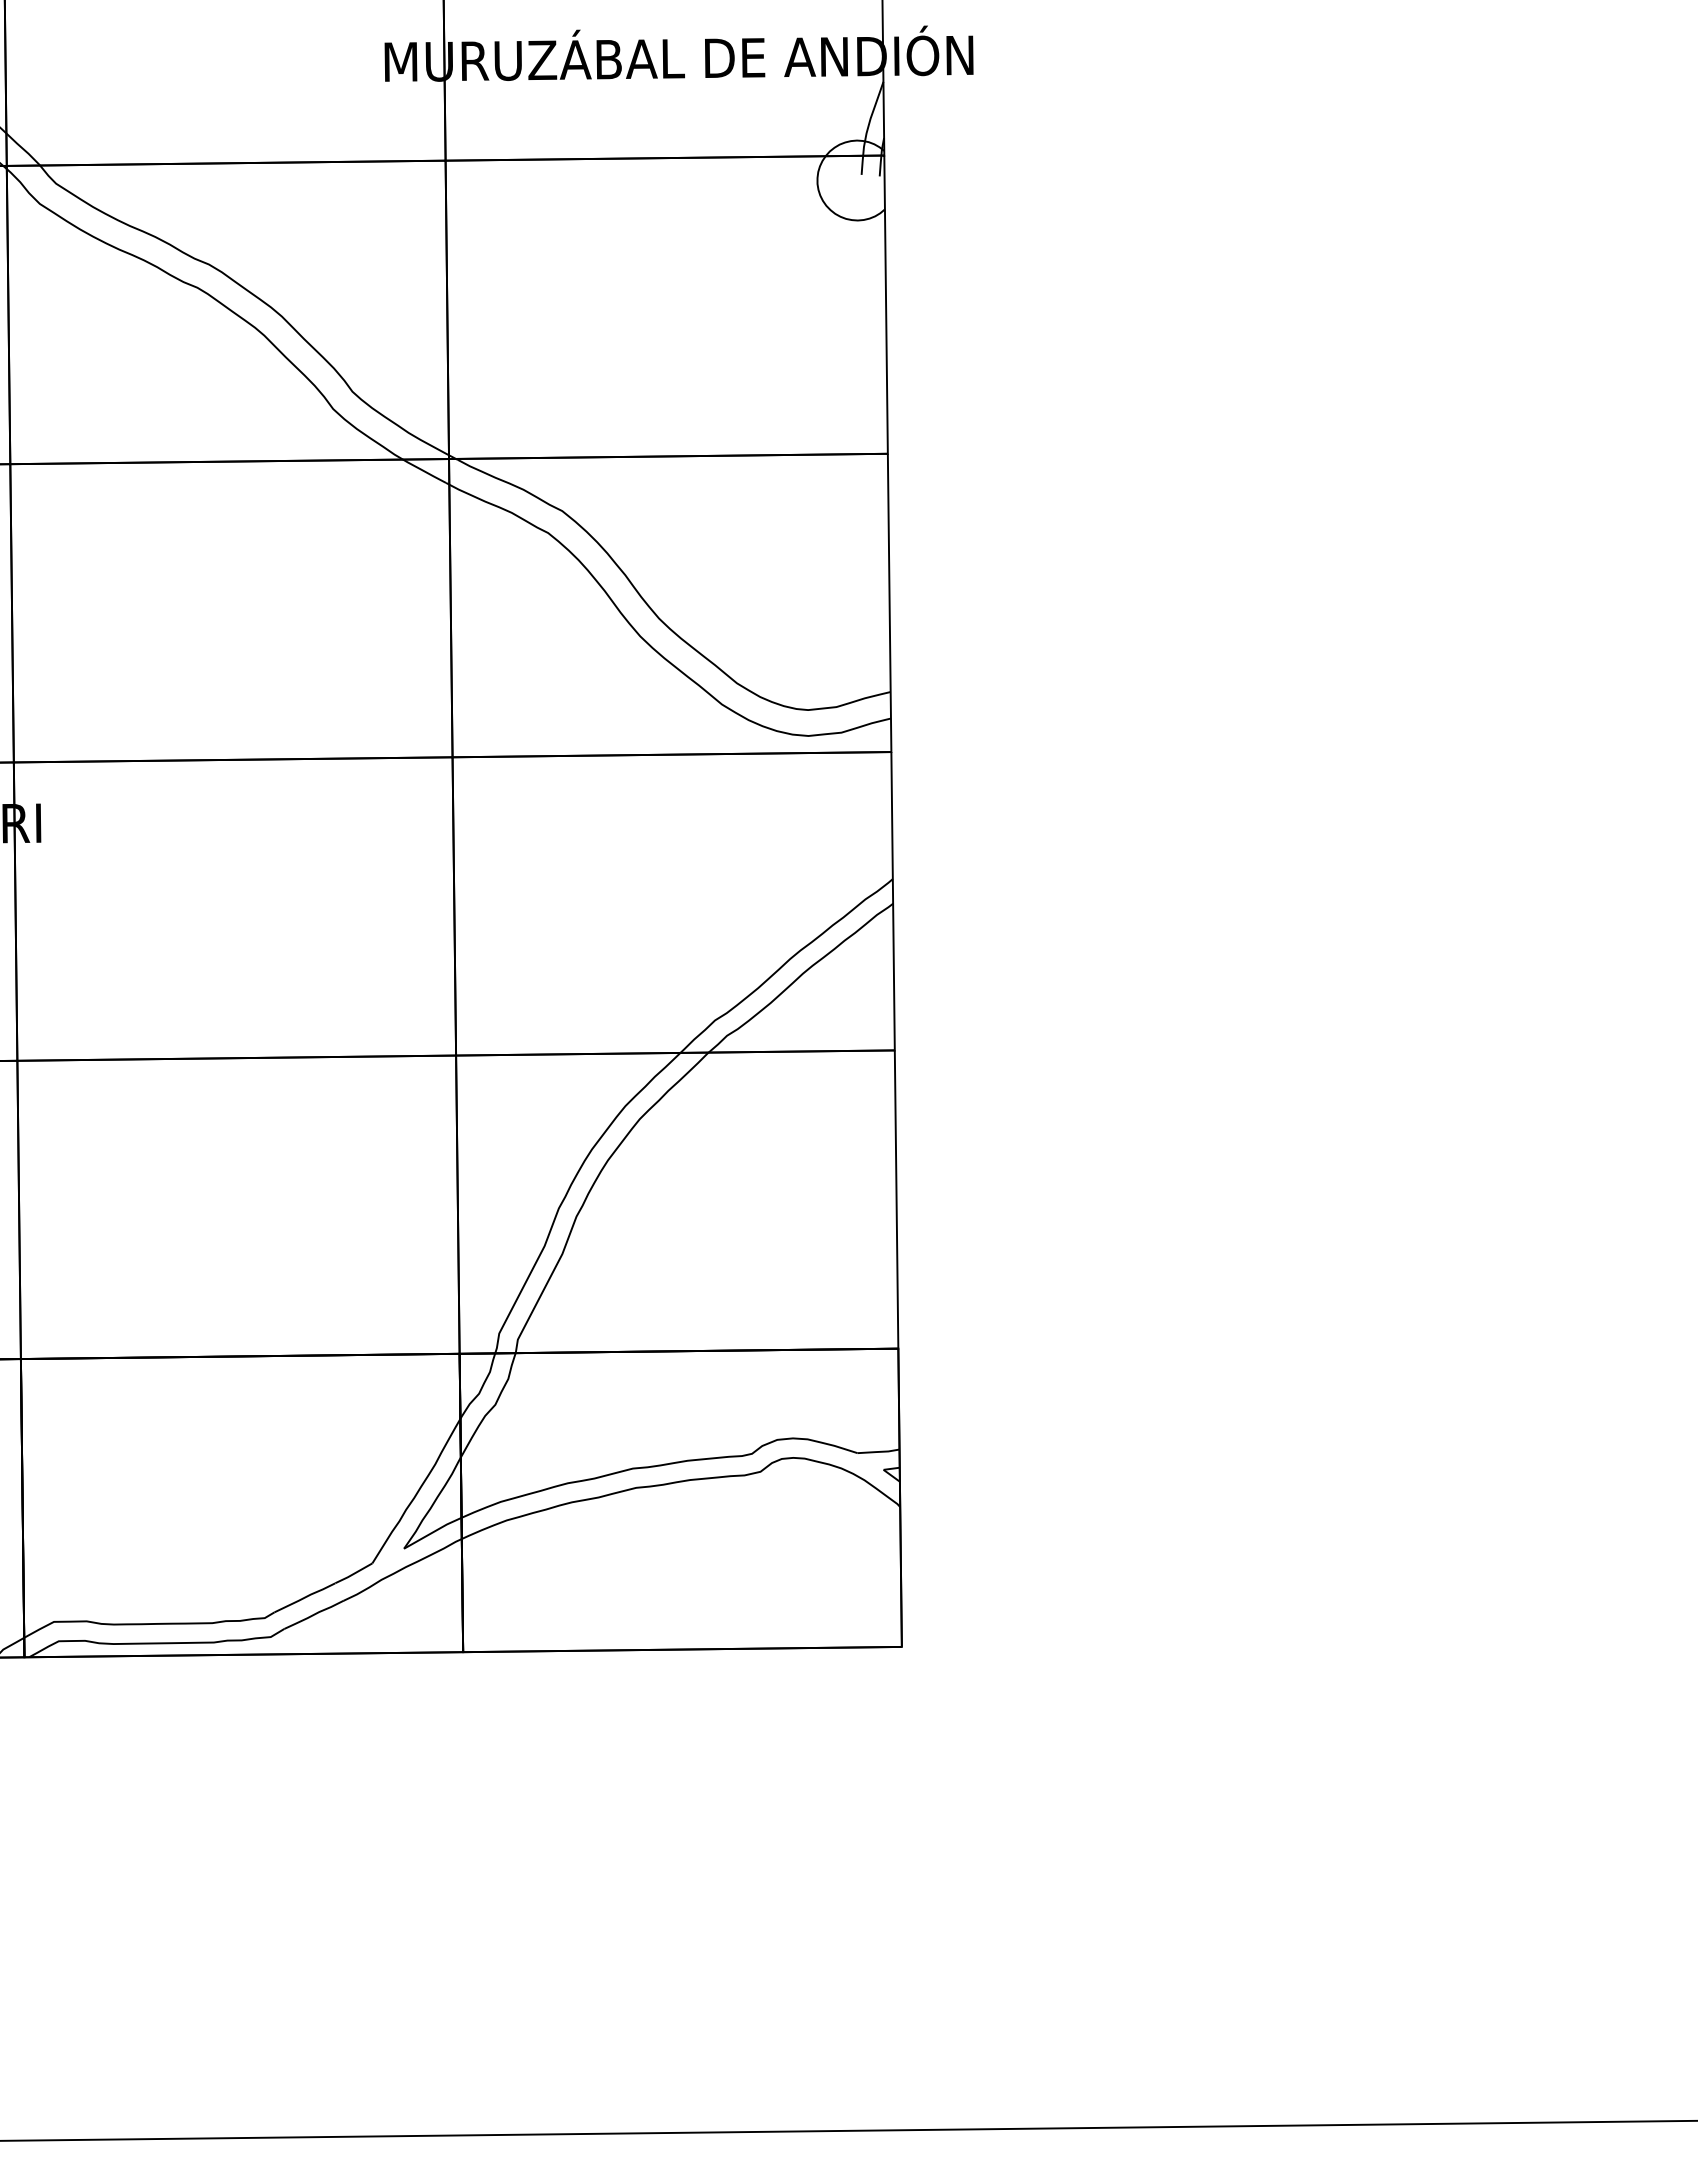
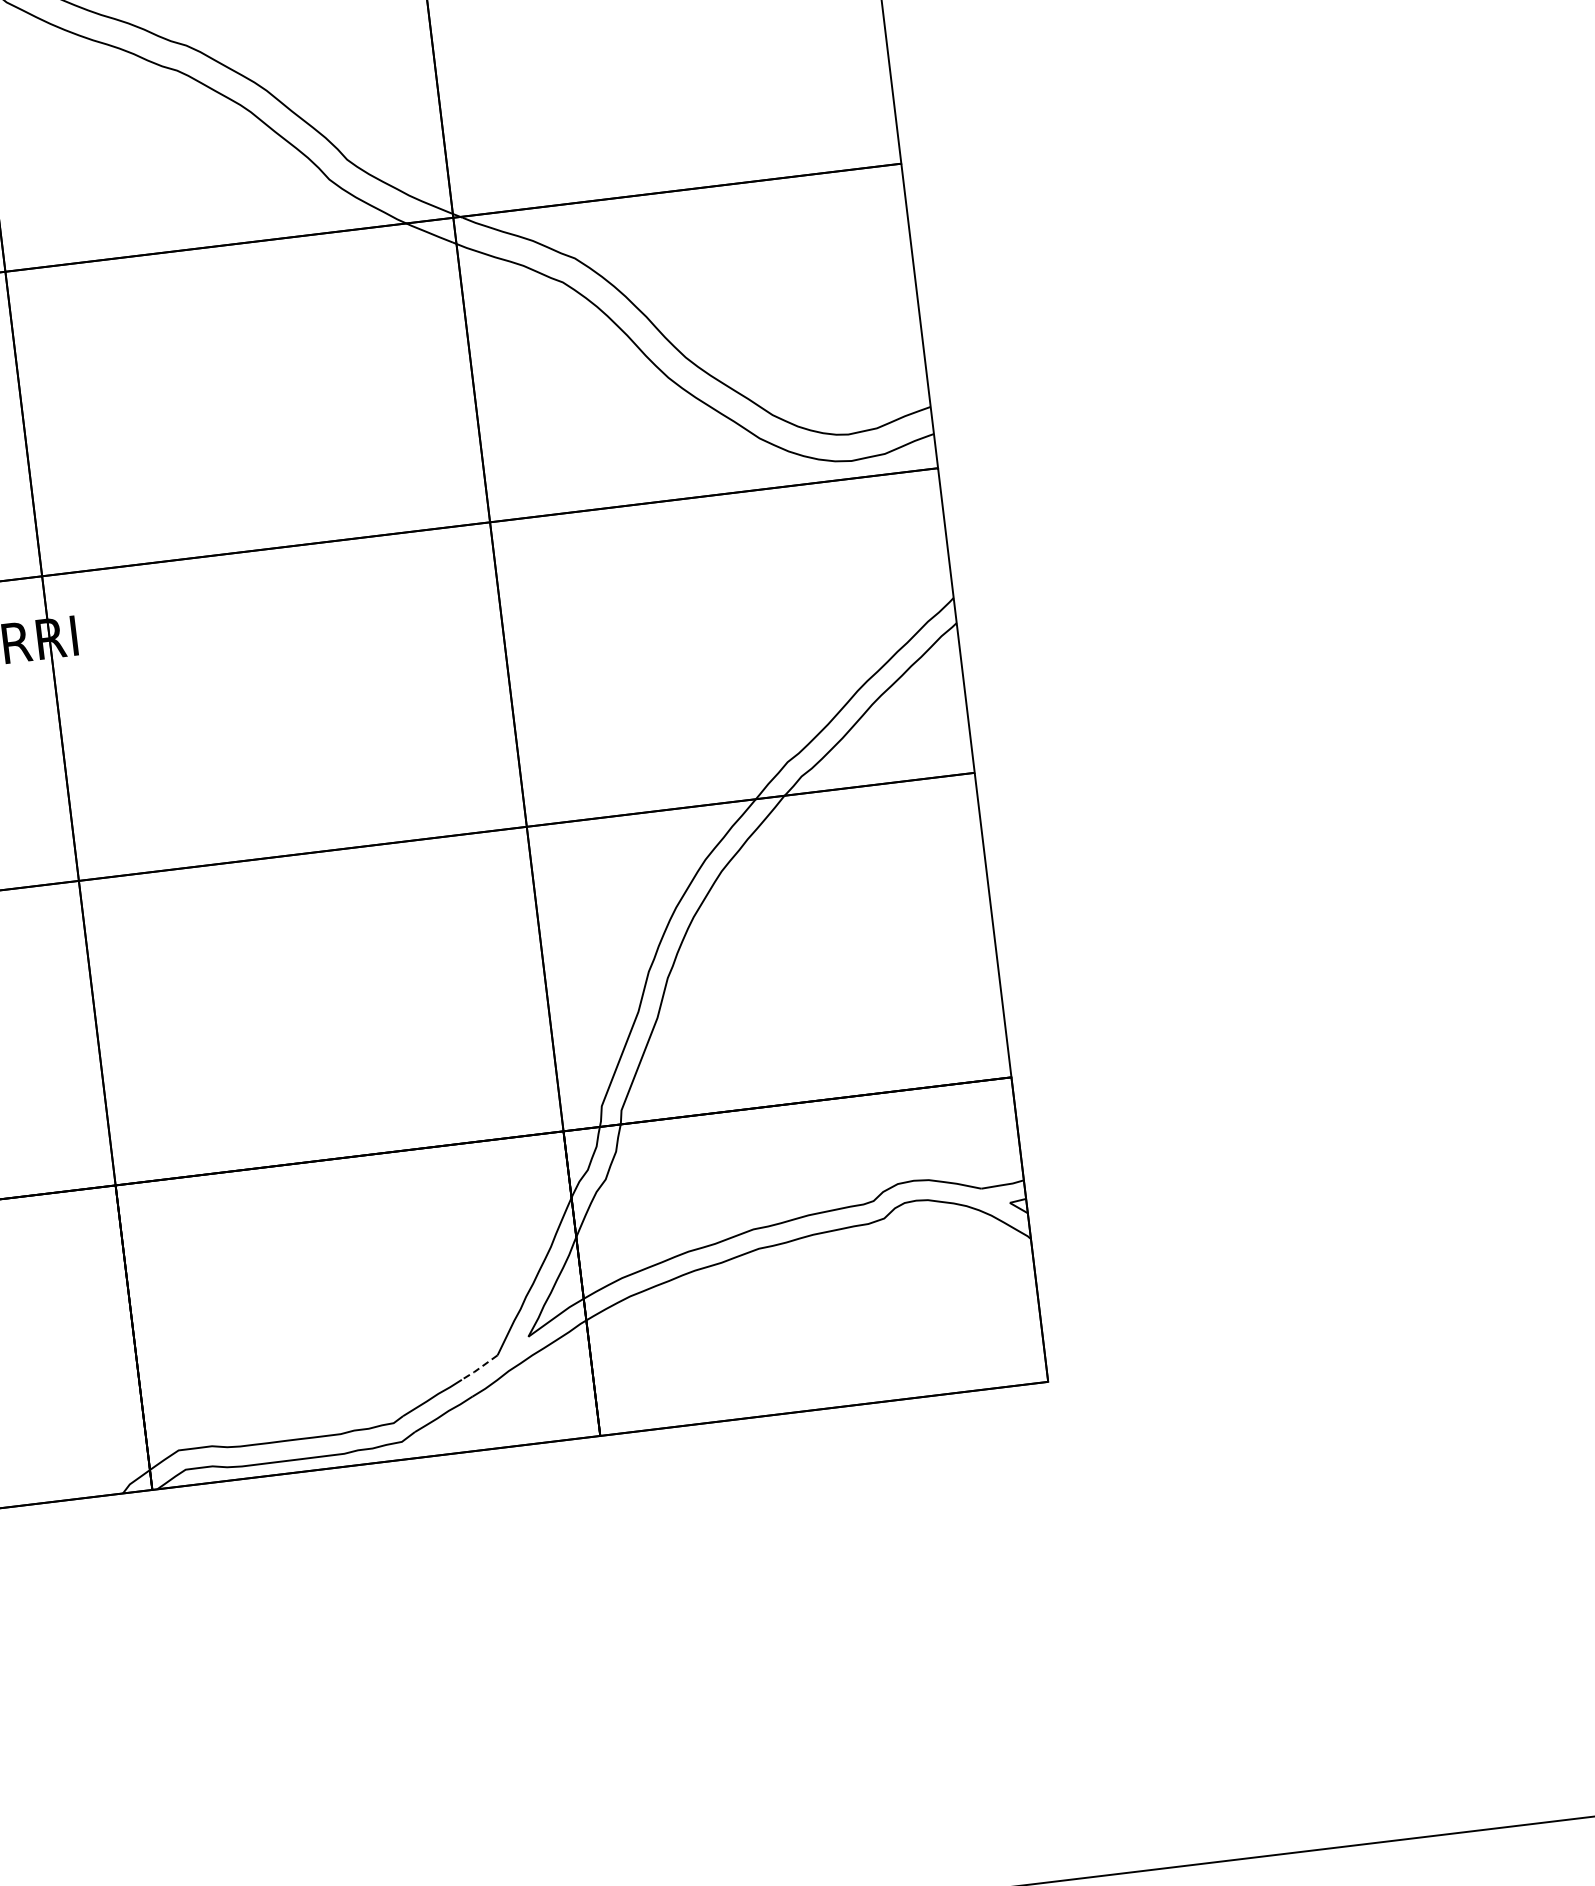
line: (353, 1573) -> (479, 1367), solid -> dashed

